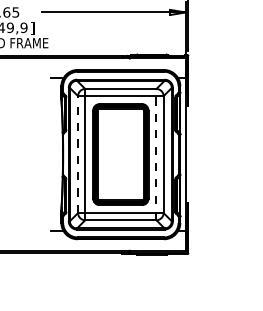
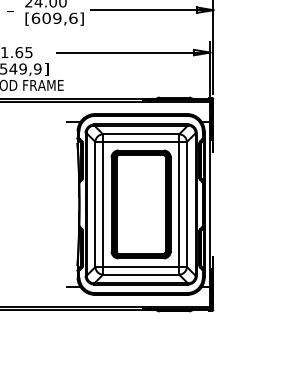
line: (78, 154) -> (95, 204), dashed -> solid
line: (156, 154) -> (179, 204), dashed -> solid

